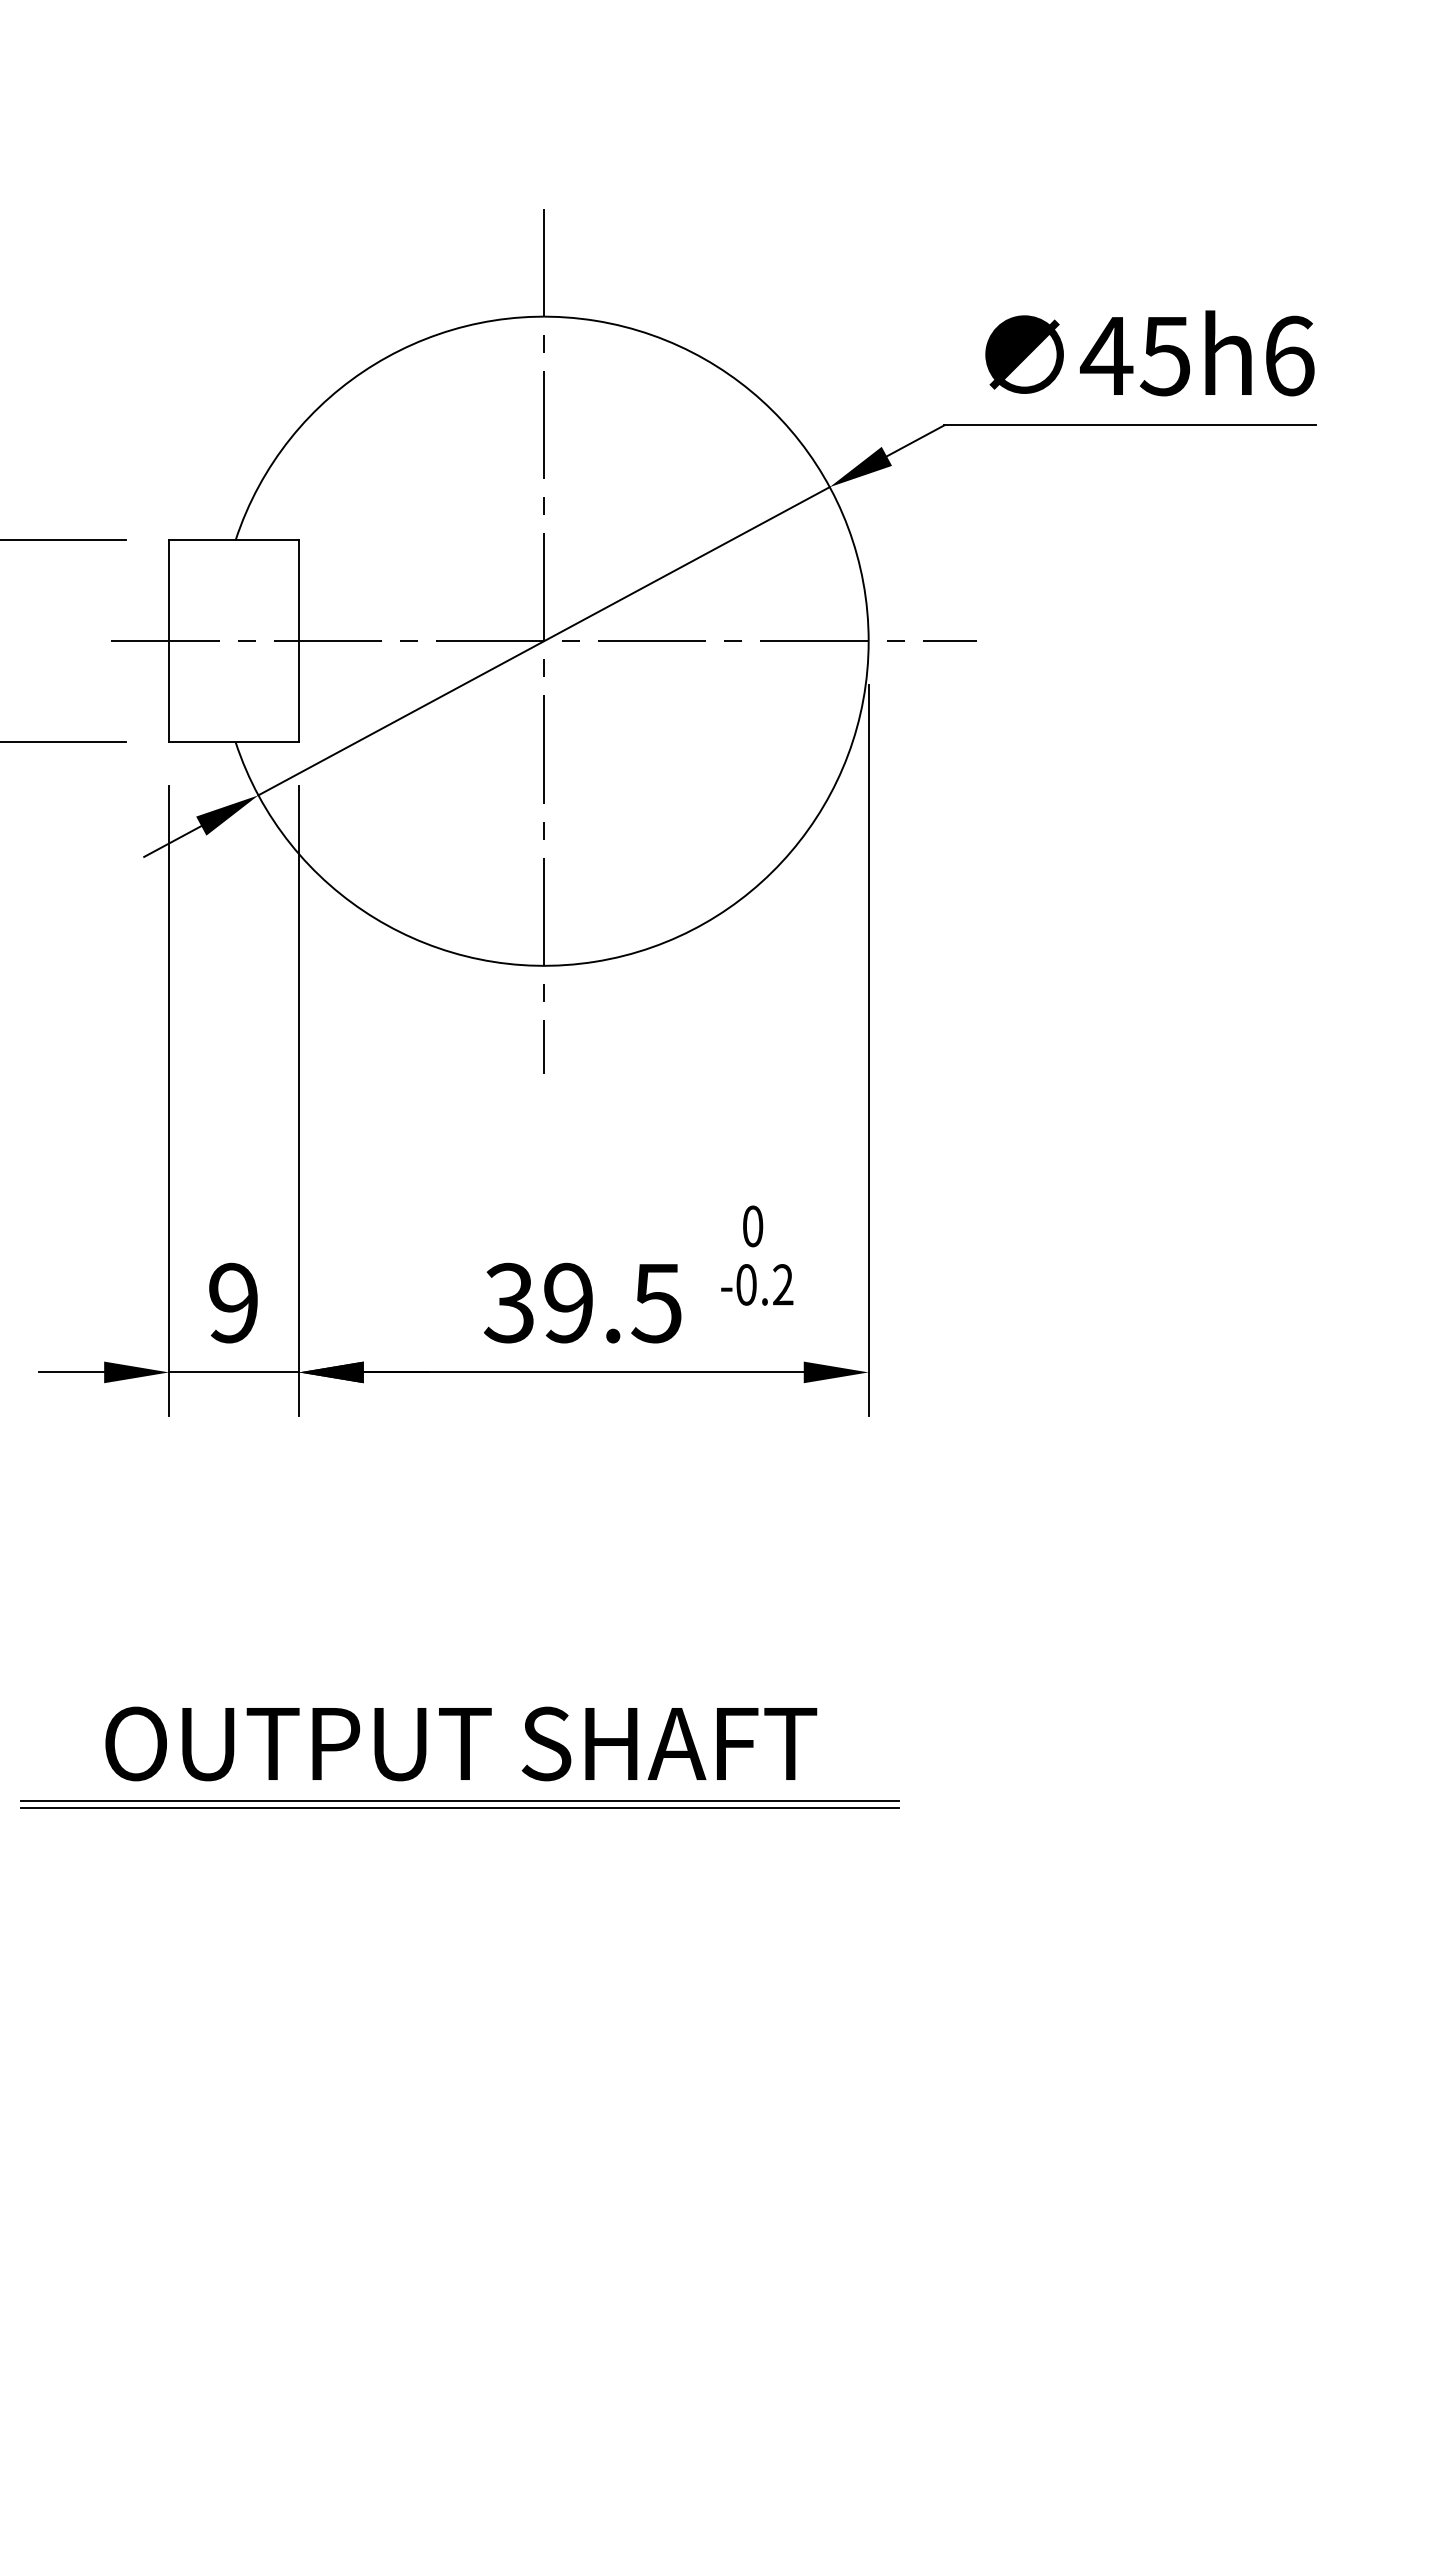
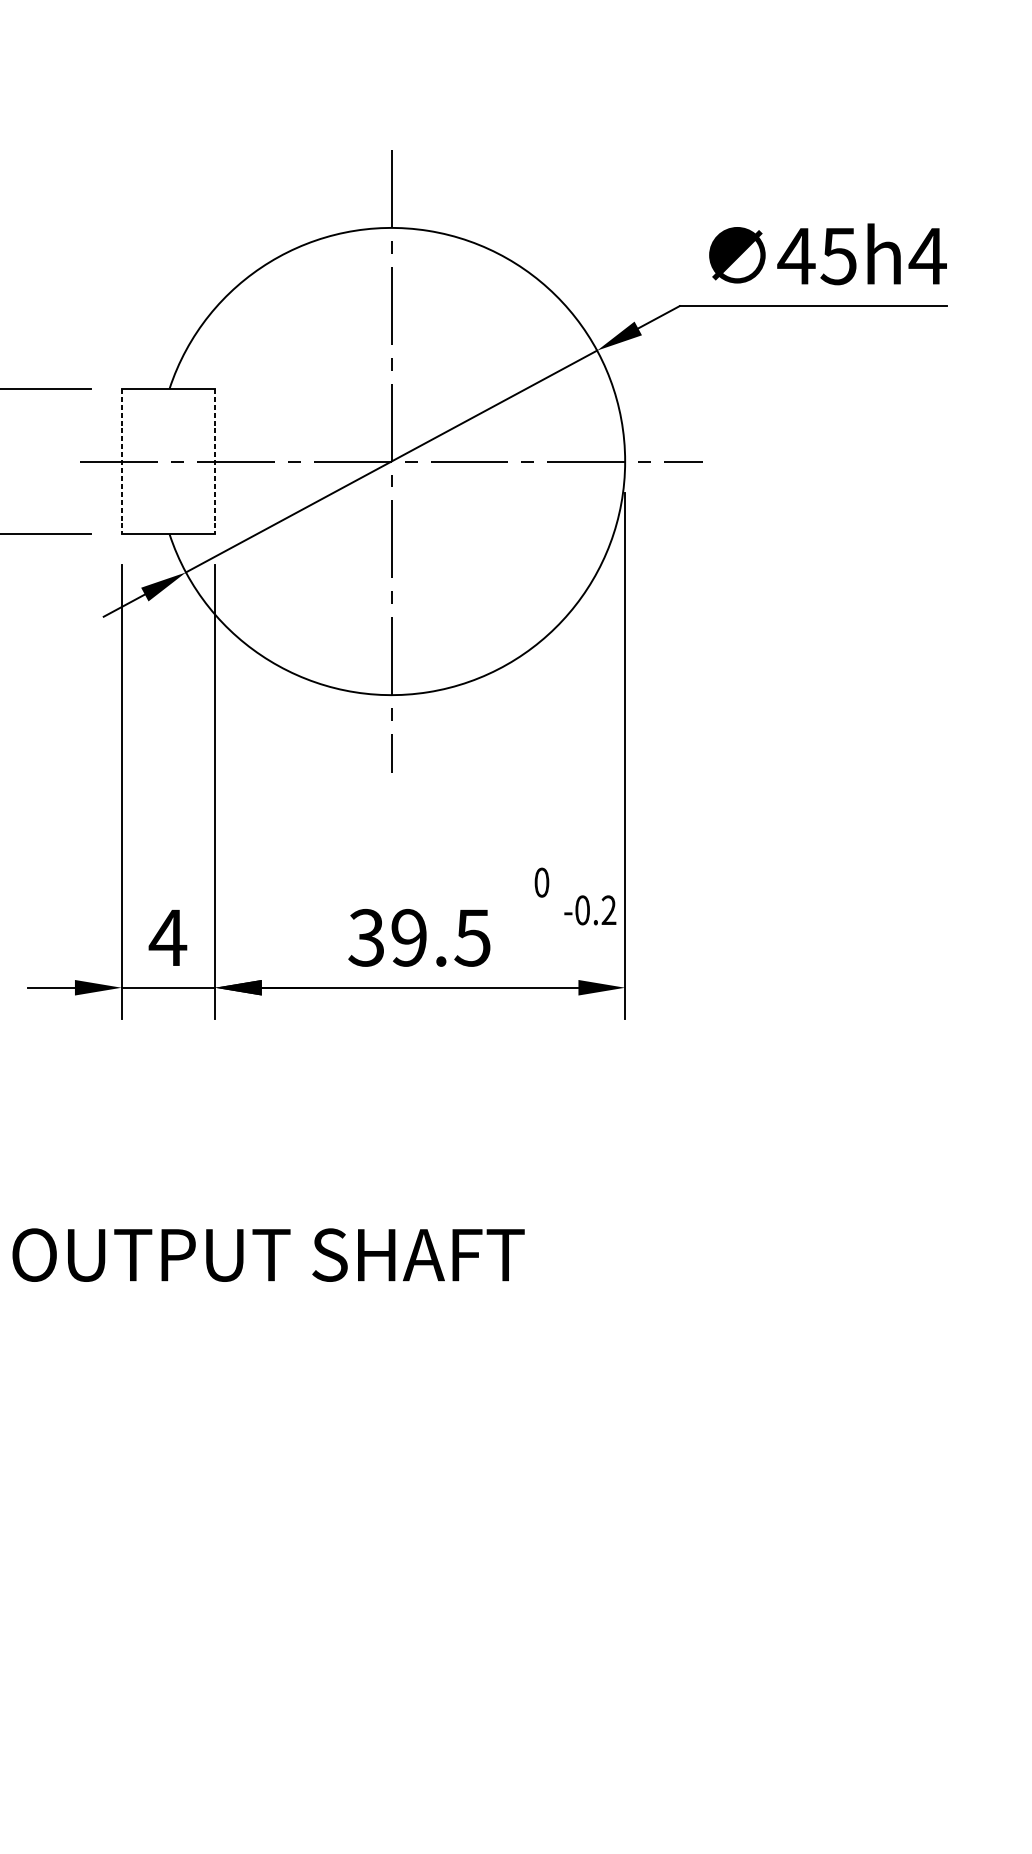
text: (1288, 355) -> (927, 255), 45h6 -> 45h4
line: (169, 641) -> (121, 461), solid -> dashed
line: (298, 641) -> (214, 461), solid -> dashed
text: (757, 1284) -> (590, 910), moved
text: (233, 1302) -> (168, 937), 9 -> 4
text: (461, 1743) -> (268, 1254), moved
line: (459, 1800) -> (330, 1295), removed
line: (459, 1808) -> (330, 1301), removed

